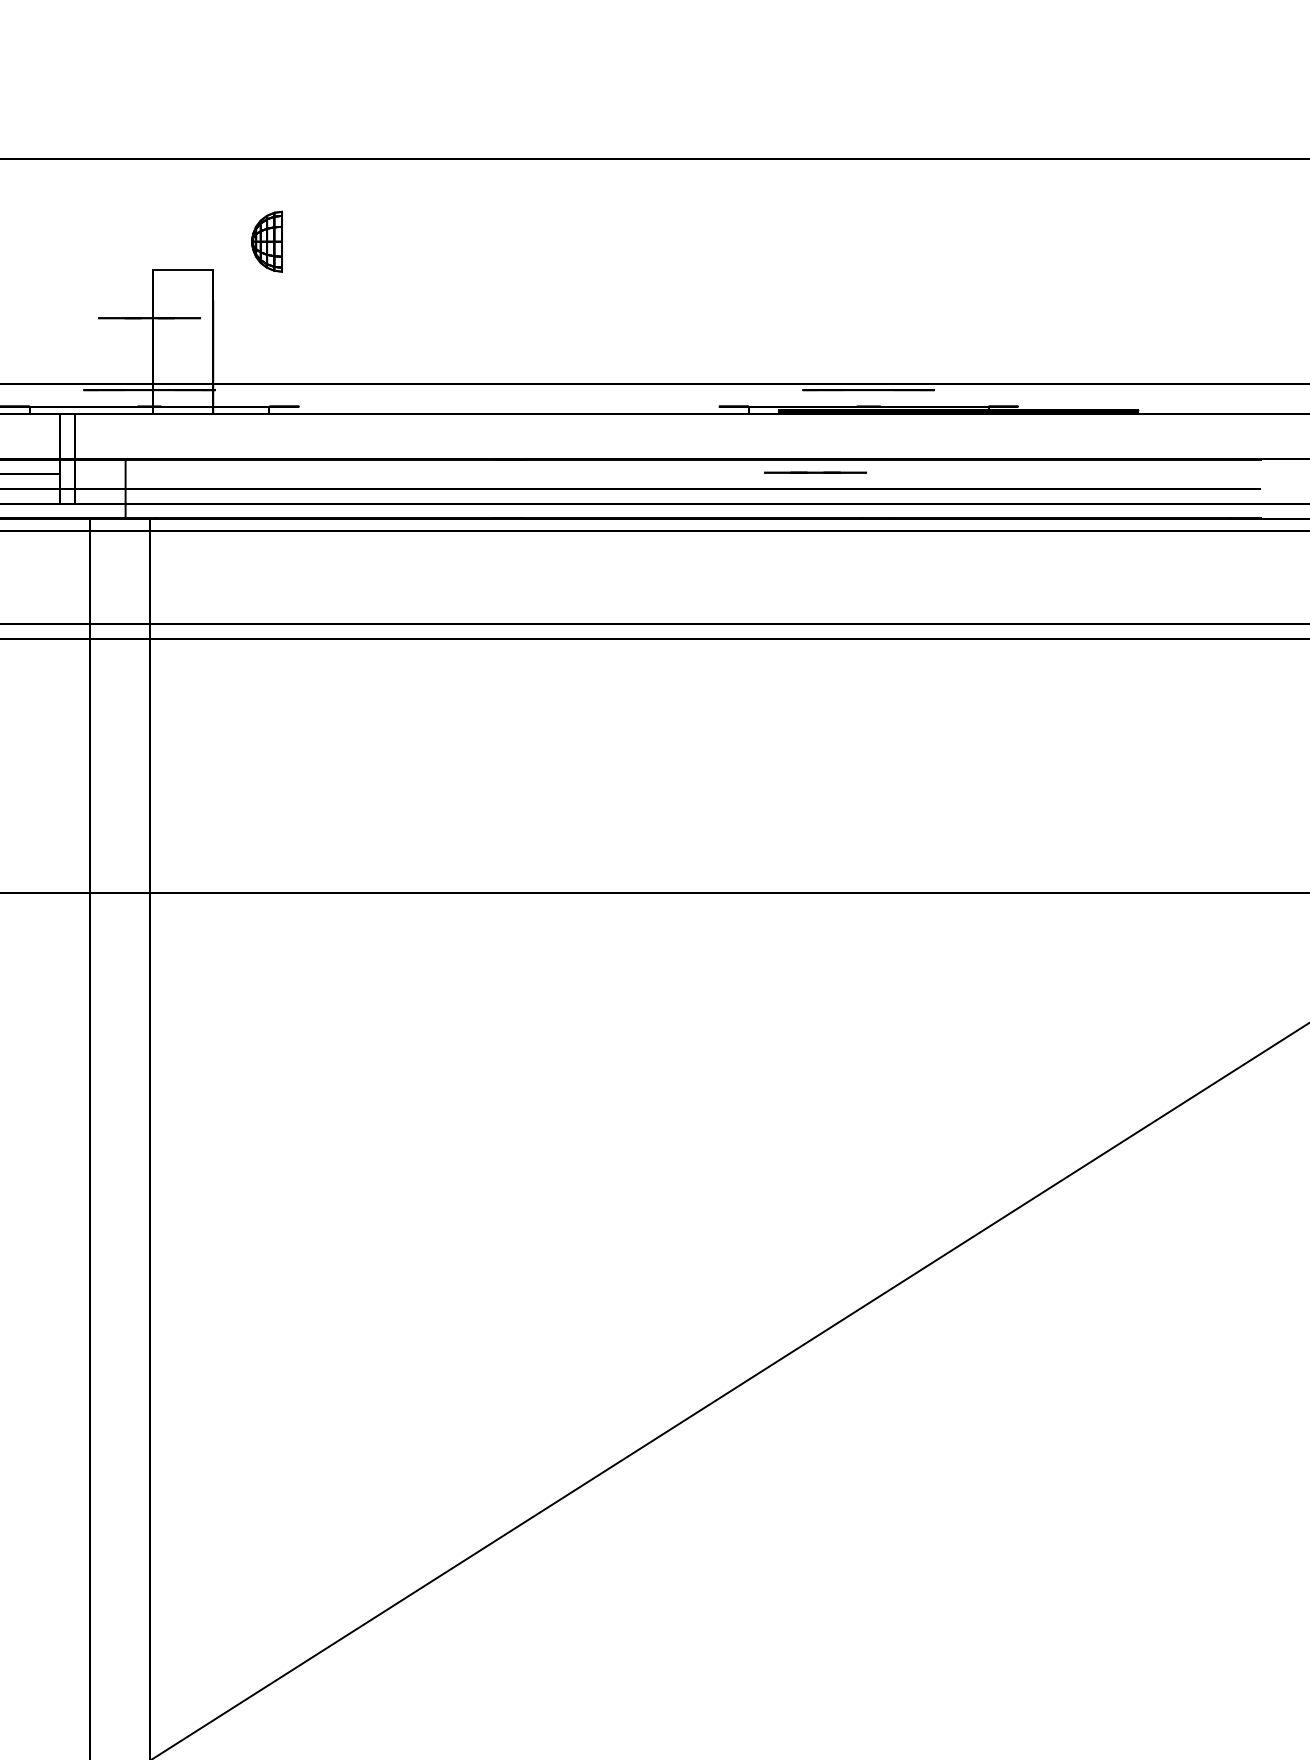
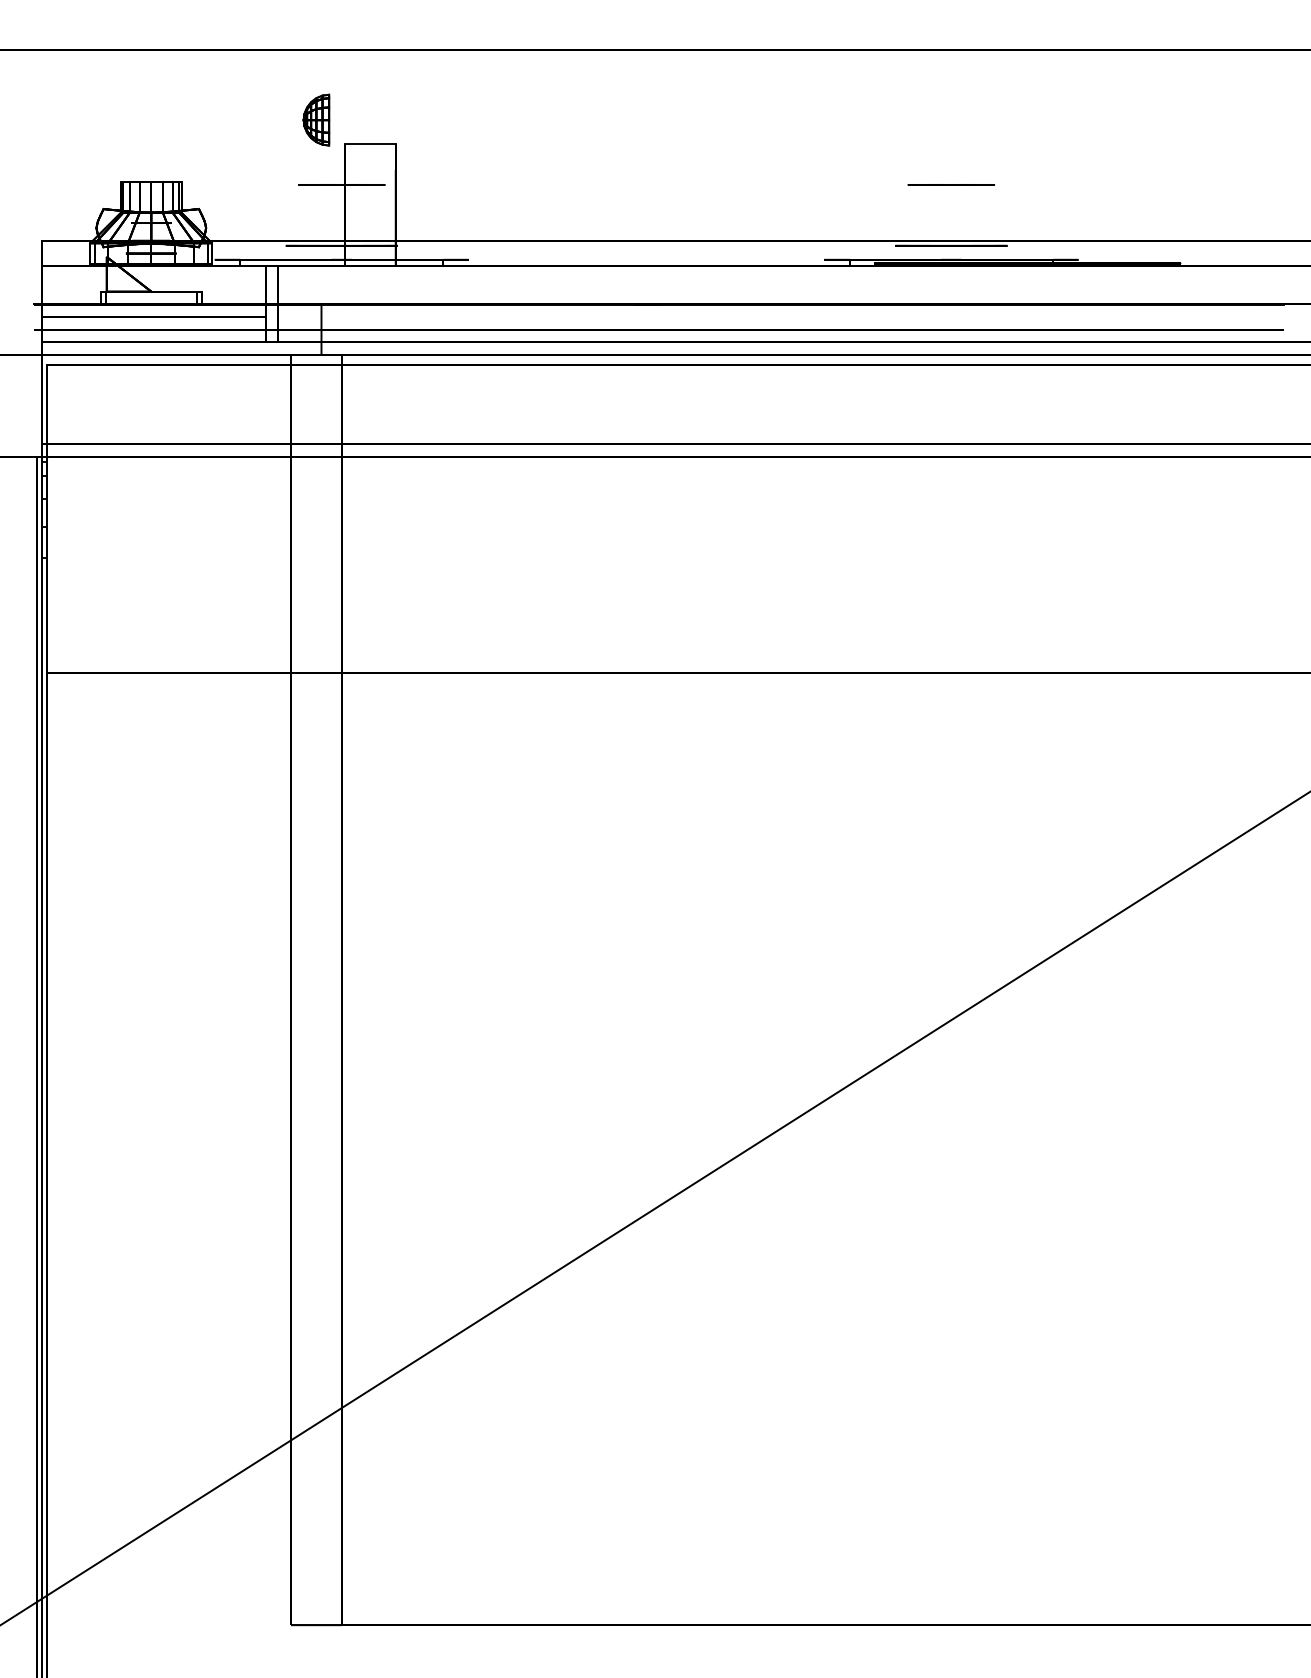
part: (267, 240) -> (316, 119), moved
line: (814, 472) -> (950, 184), moved

